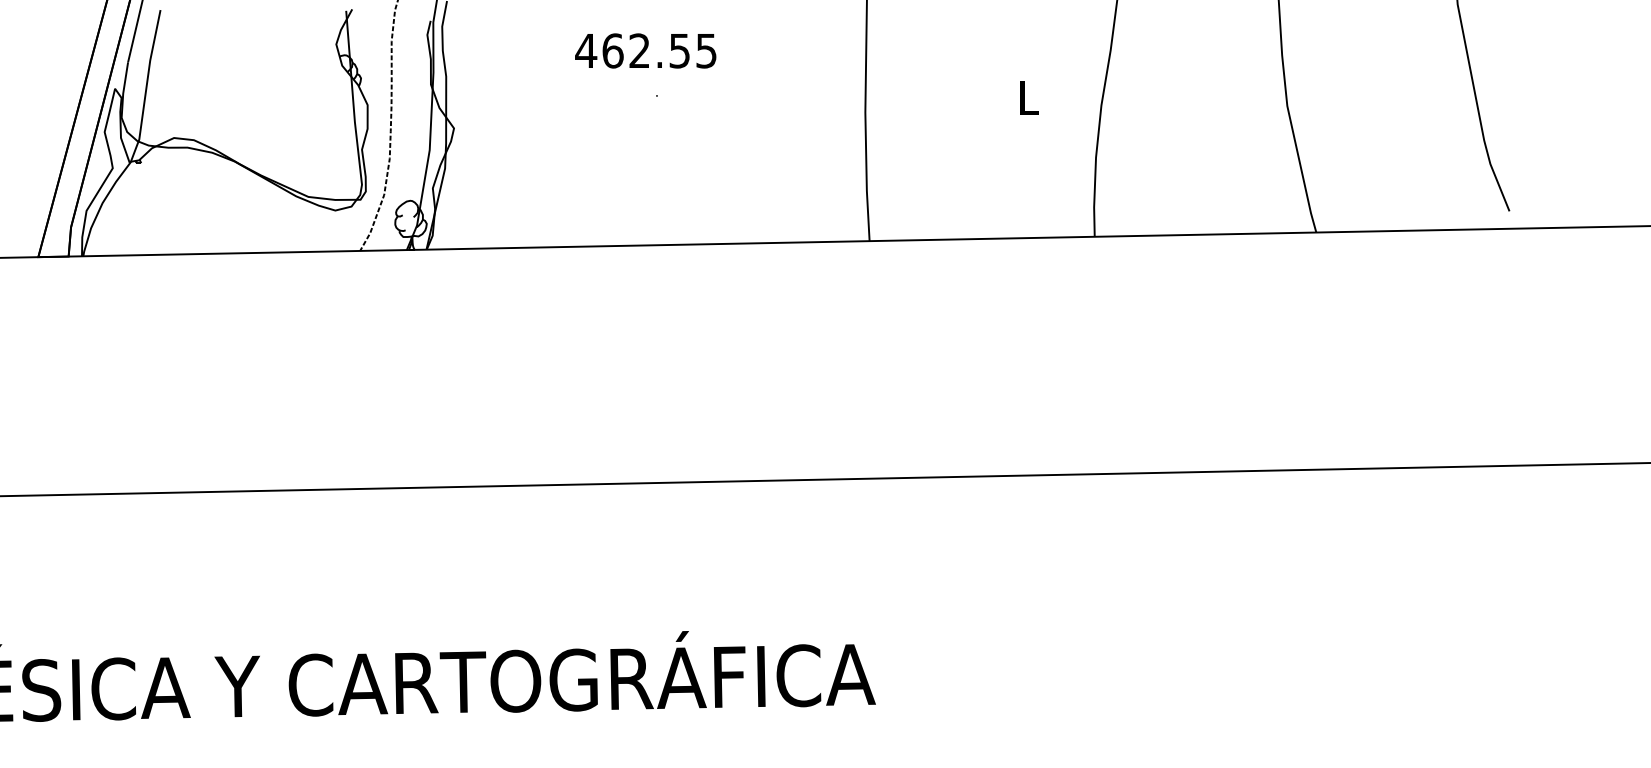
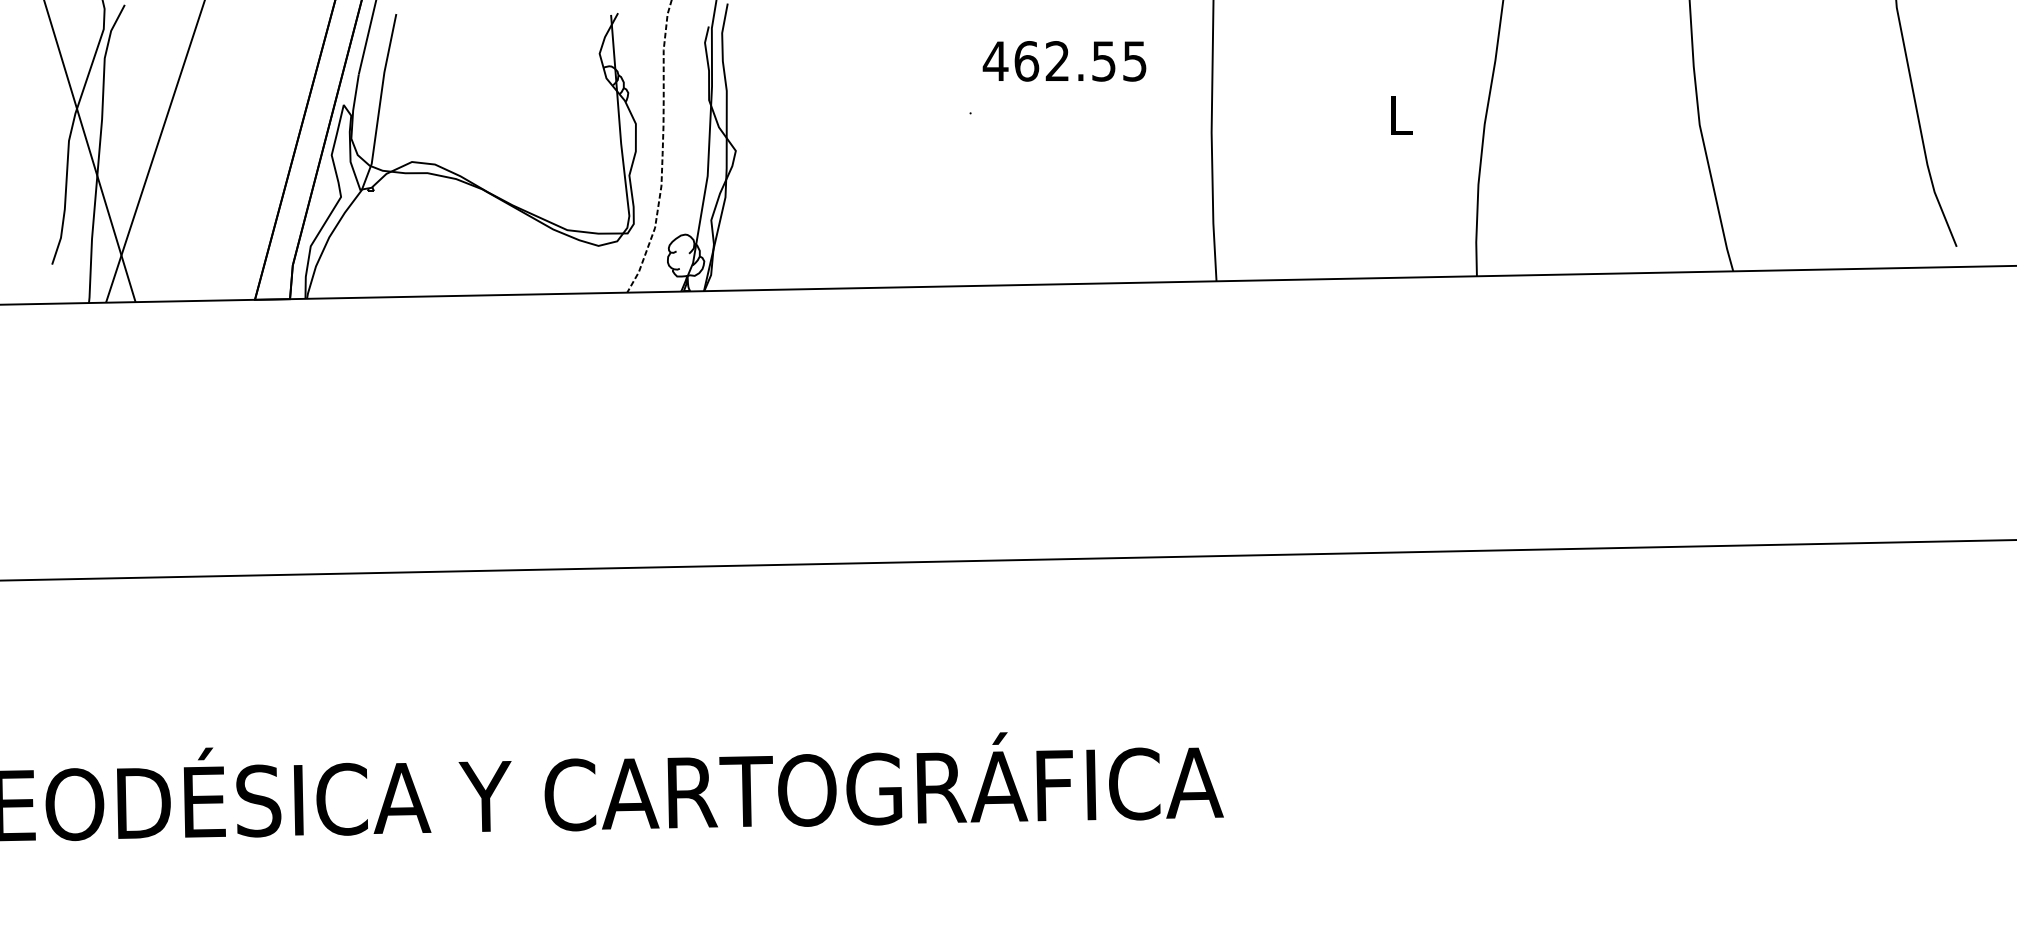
text: (645, 51) -> (1064, 61), moved

